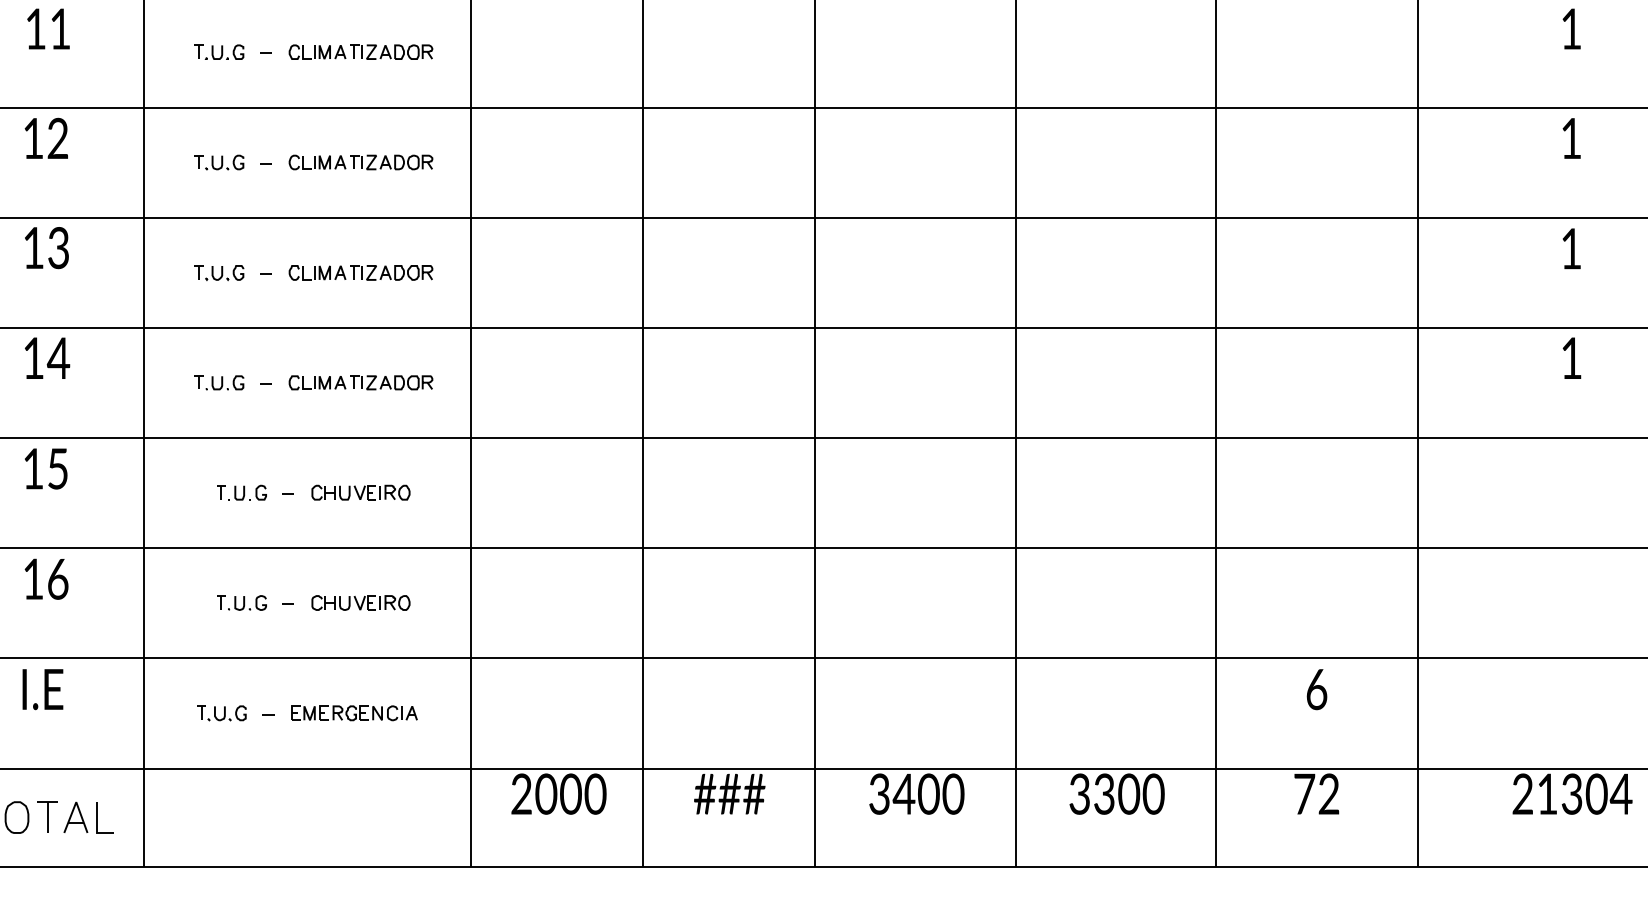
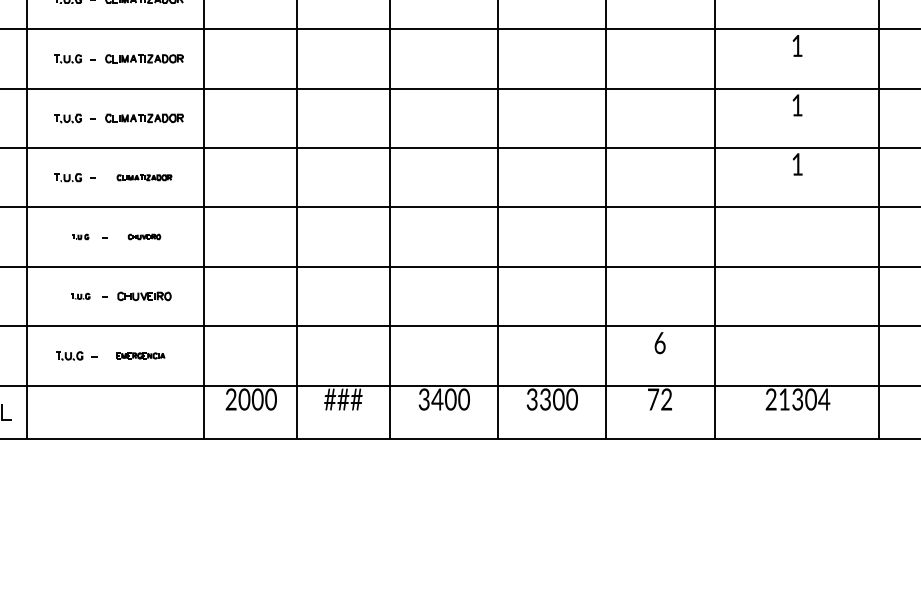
part: (360, 382) -> (144, 177), size x0.7
part: (242, 491) -> (80, 236), size x0.6
part: (360, 491) -> (144, 236), size x0.6
part: (242, 603) -> (80, 296), size x0.7
part: (353, 712) -> (140, 355), size x0.7

